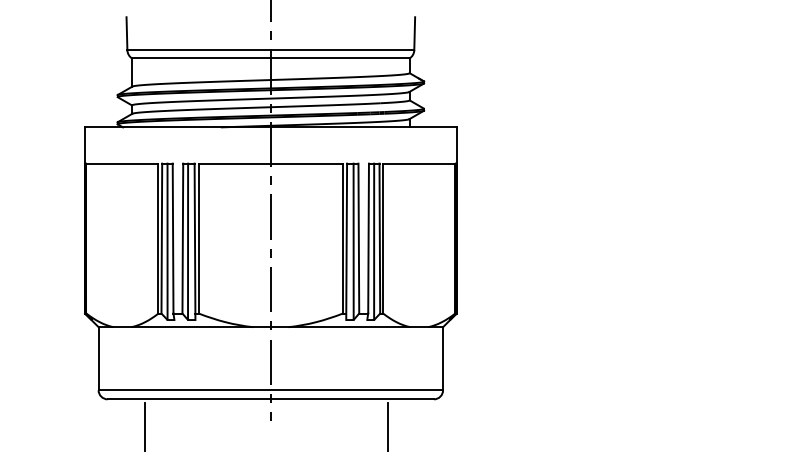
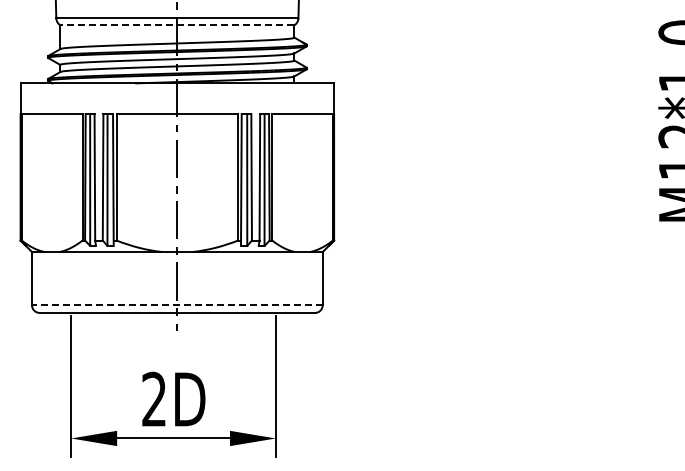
line: (269, 58) -> (176, 25), solid -> dashed
line: (269, 390) -> (176, 305), solid -> dashed

